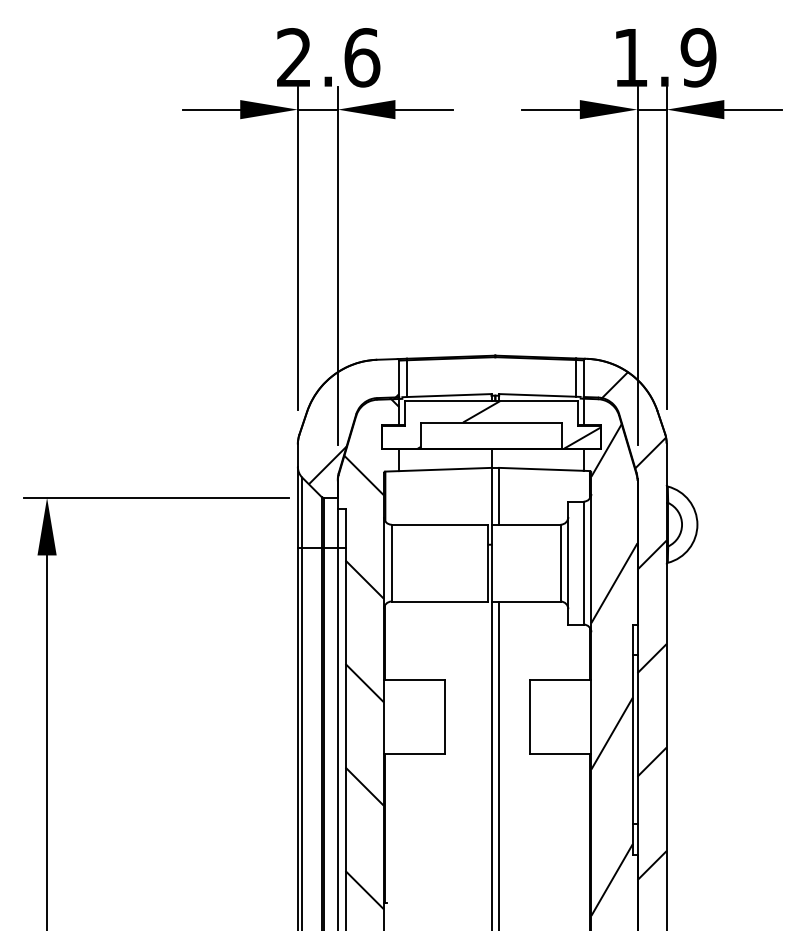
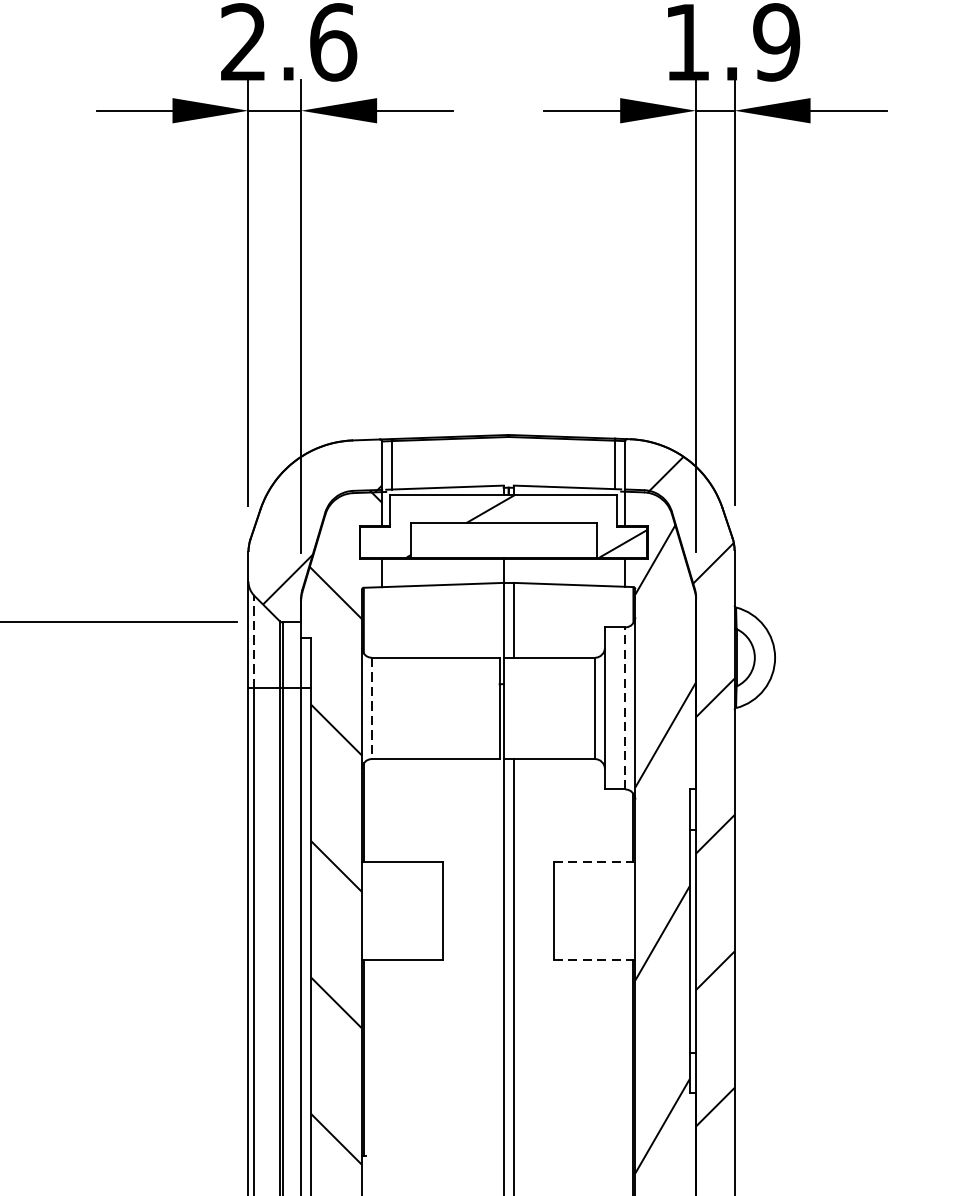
line: (302, 512) -> (254, 641), solid -> dashed
line: (583, 562) -> (624, 707), solid -> dashed
line: (391, 563) -> (371, 708), solid -> dashed
line: (560, 679) -> (594, 861), solid -> dashed
line: (560, 753) -> (594, 959), solid -> dashed

